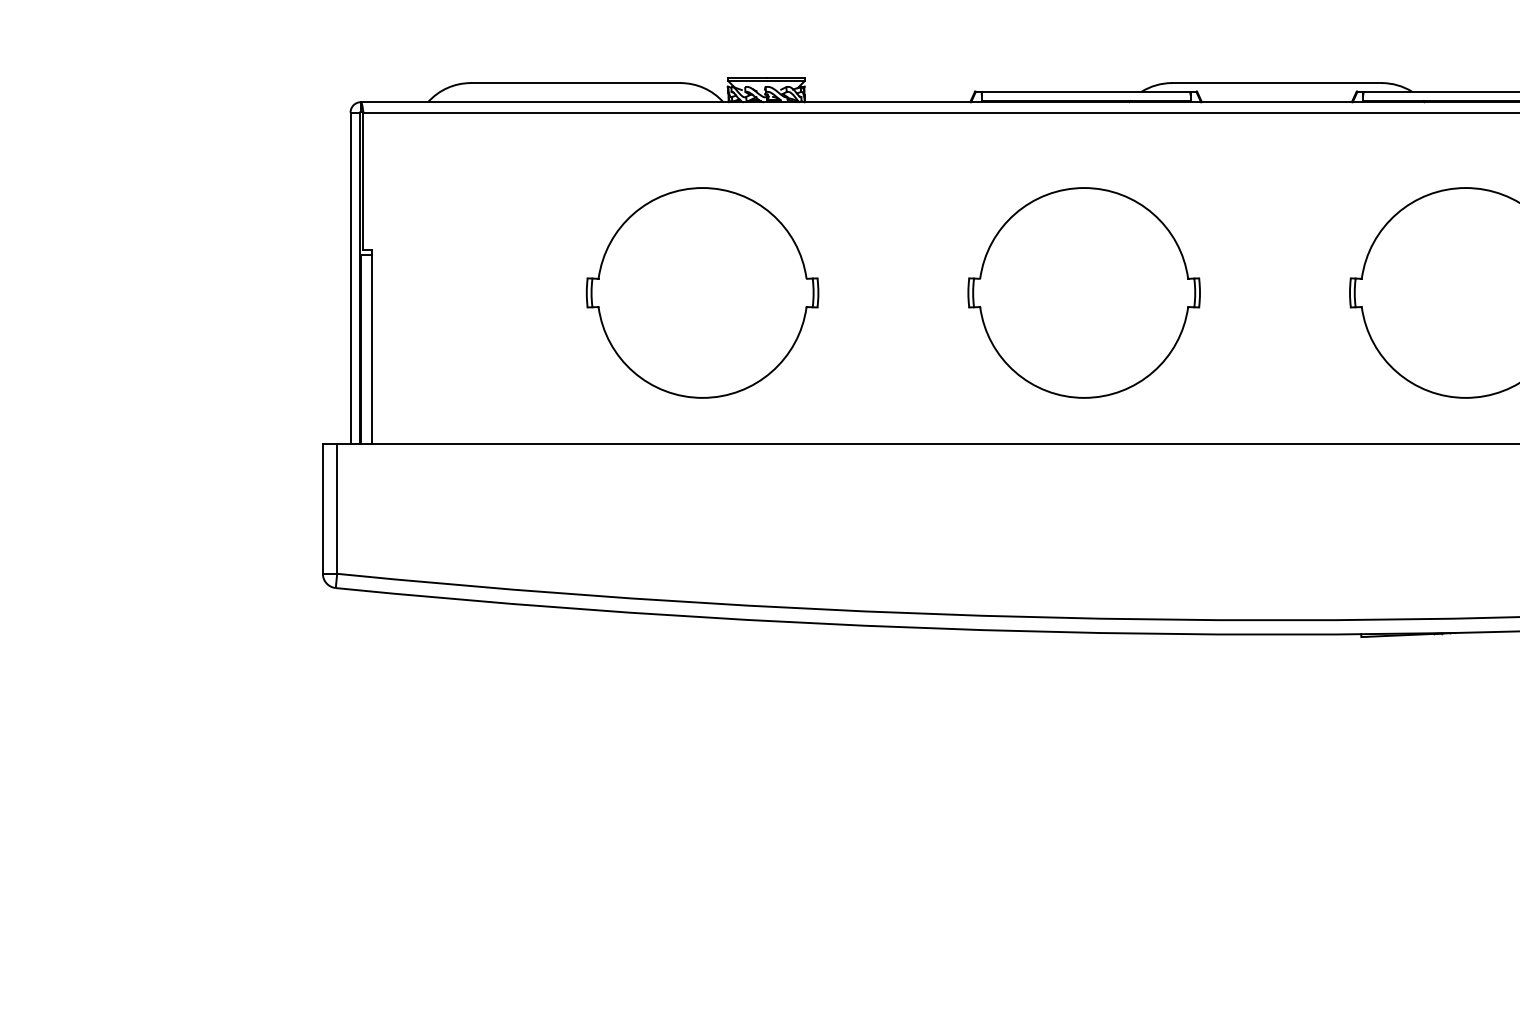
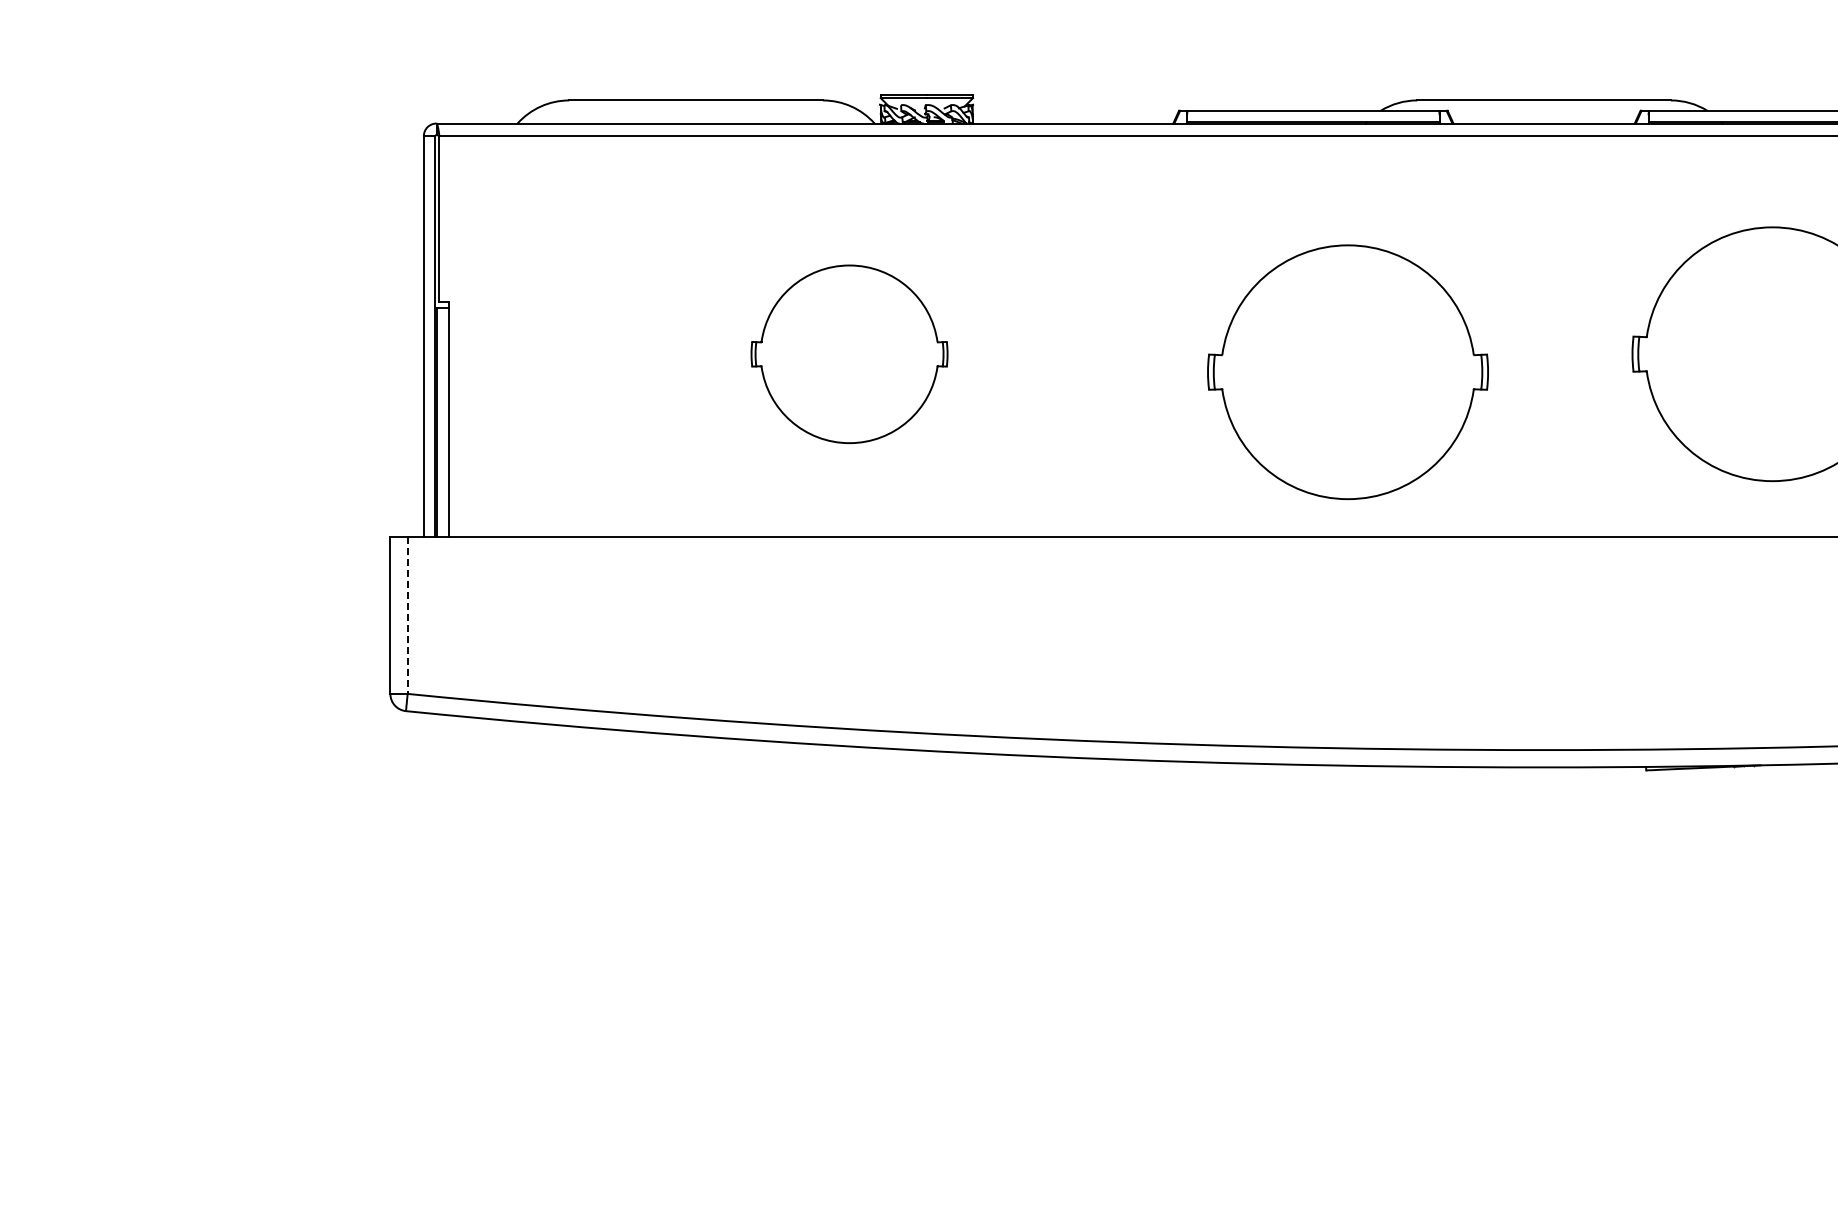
part: (702, 293) -> (849, 354), size x0.7
part: (1083, 293) -> (1347, 372), moved
line: (337, 508) -> (407, 615), solid -> dashed

